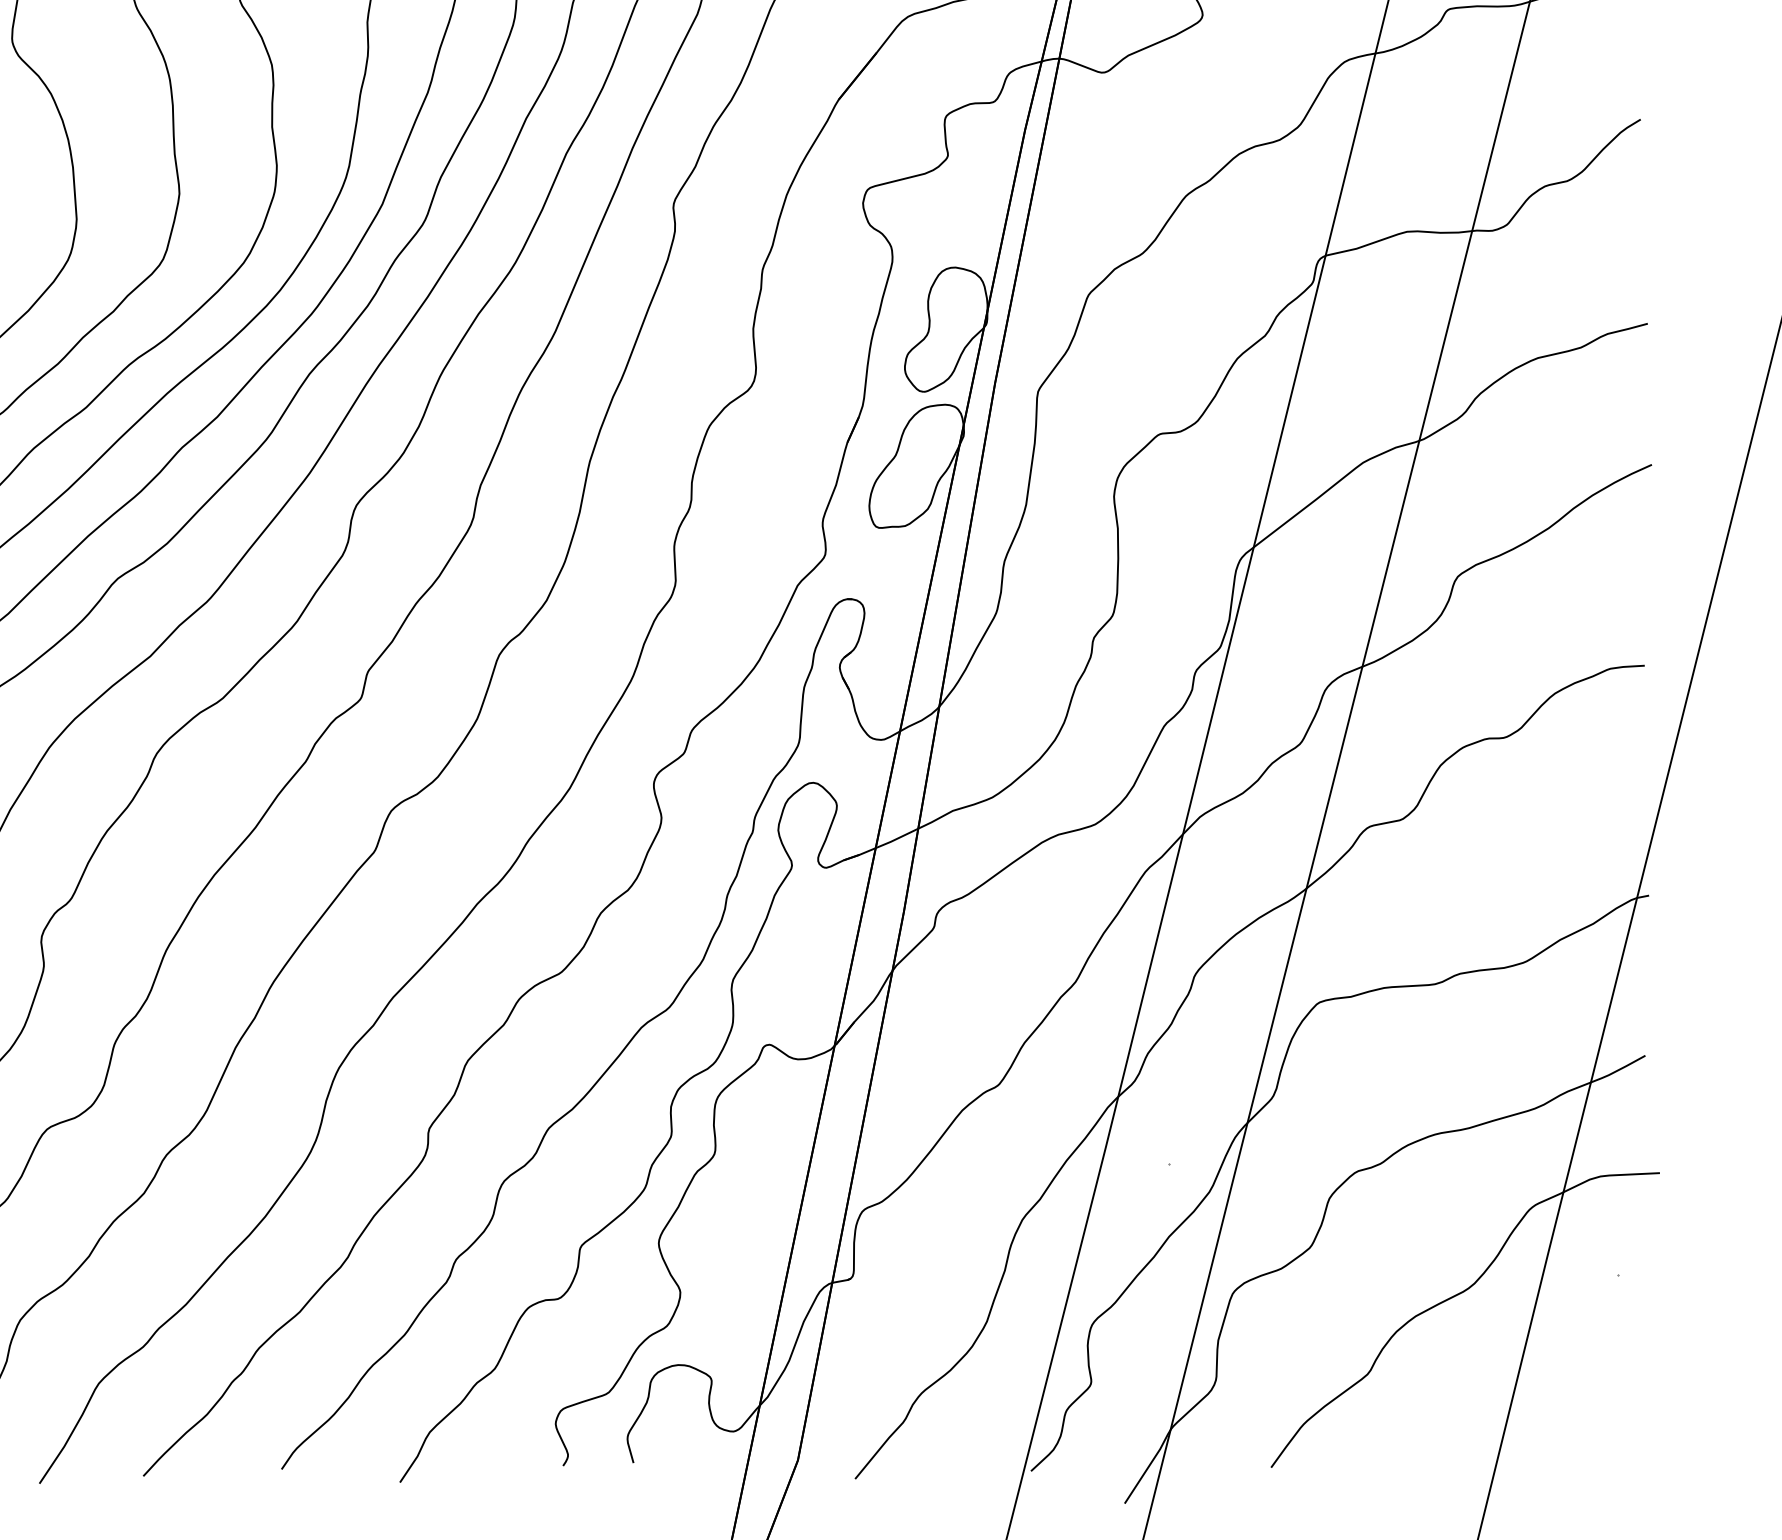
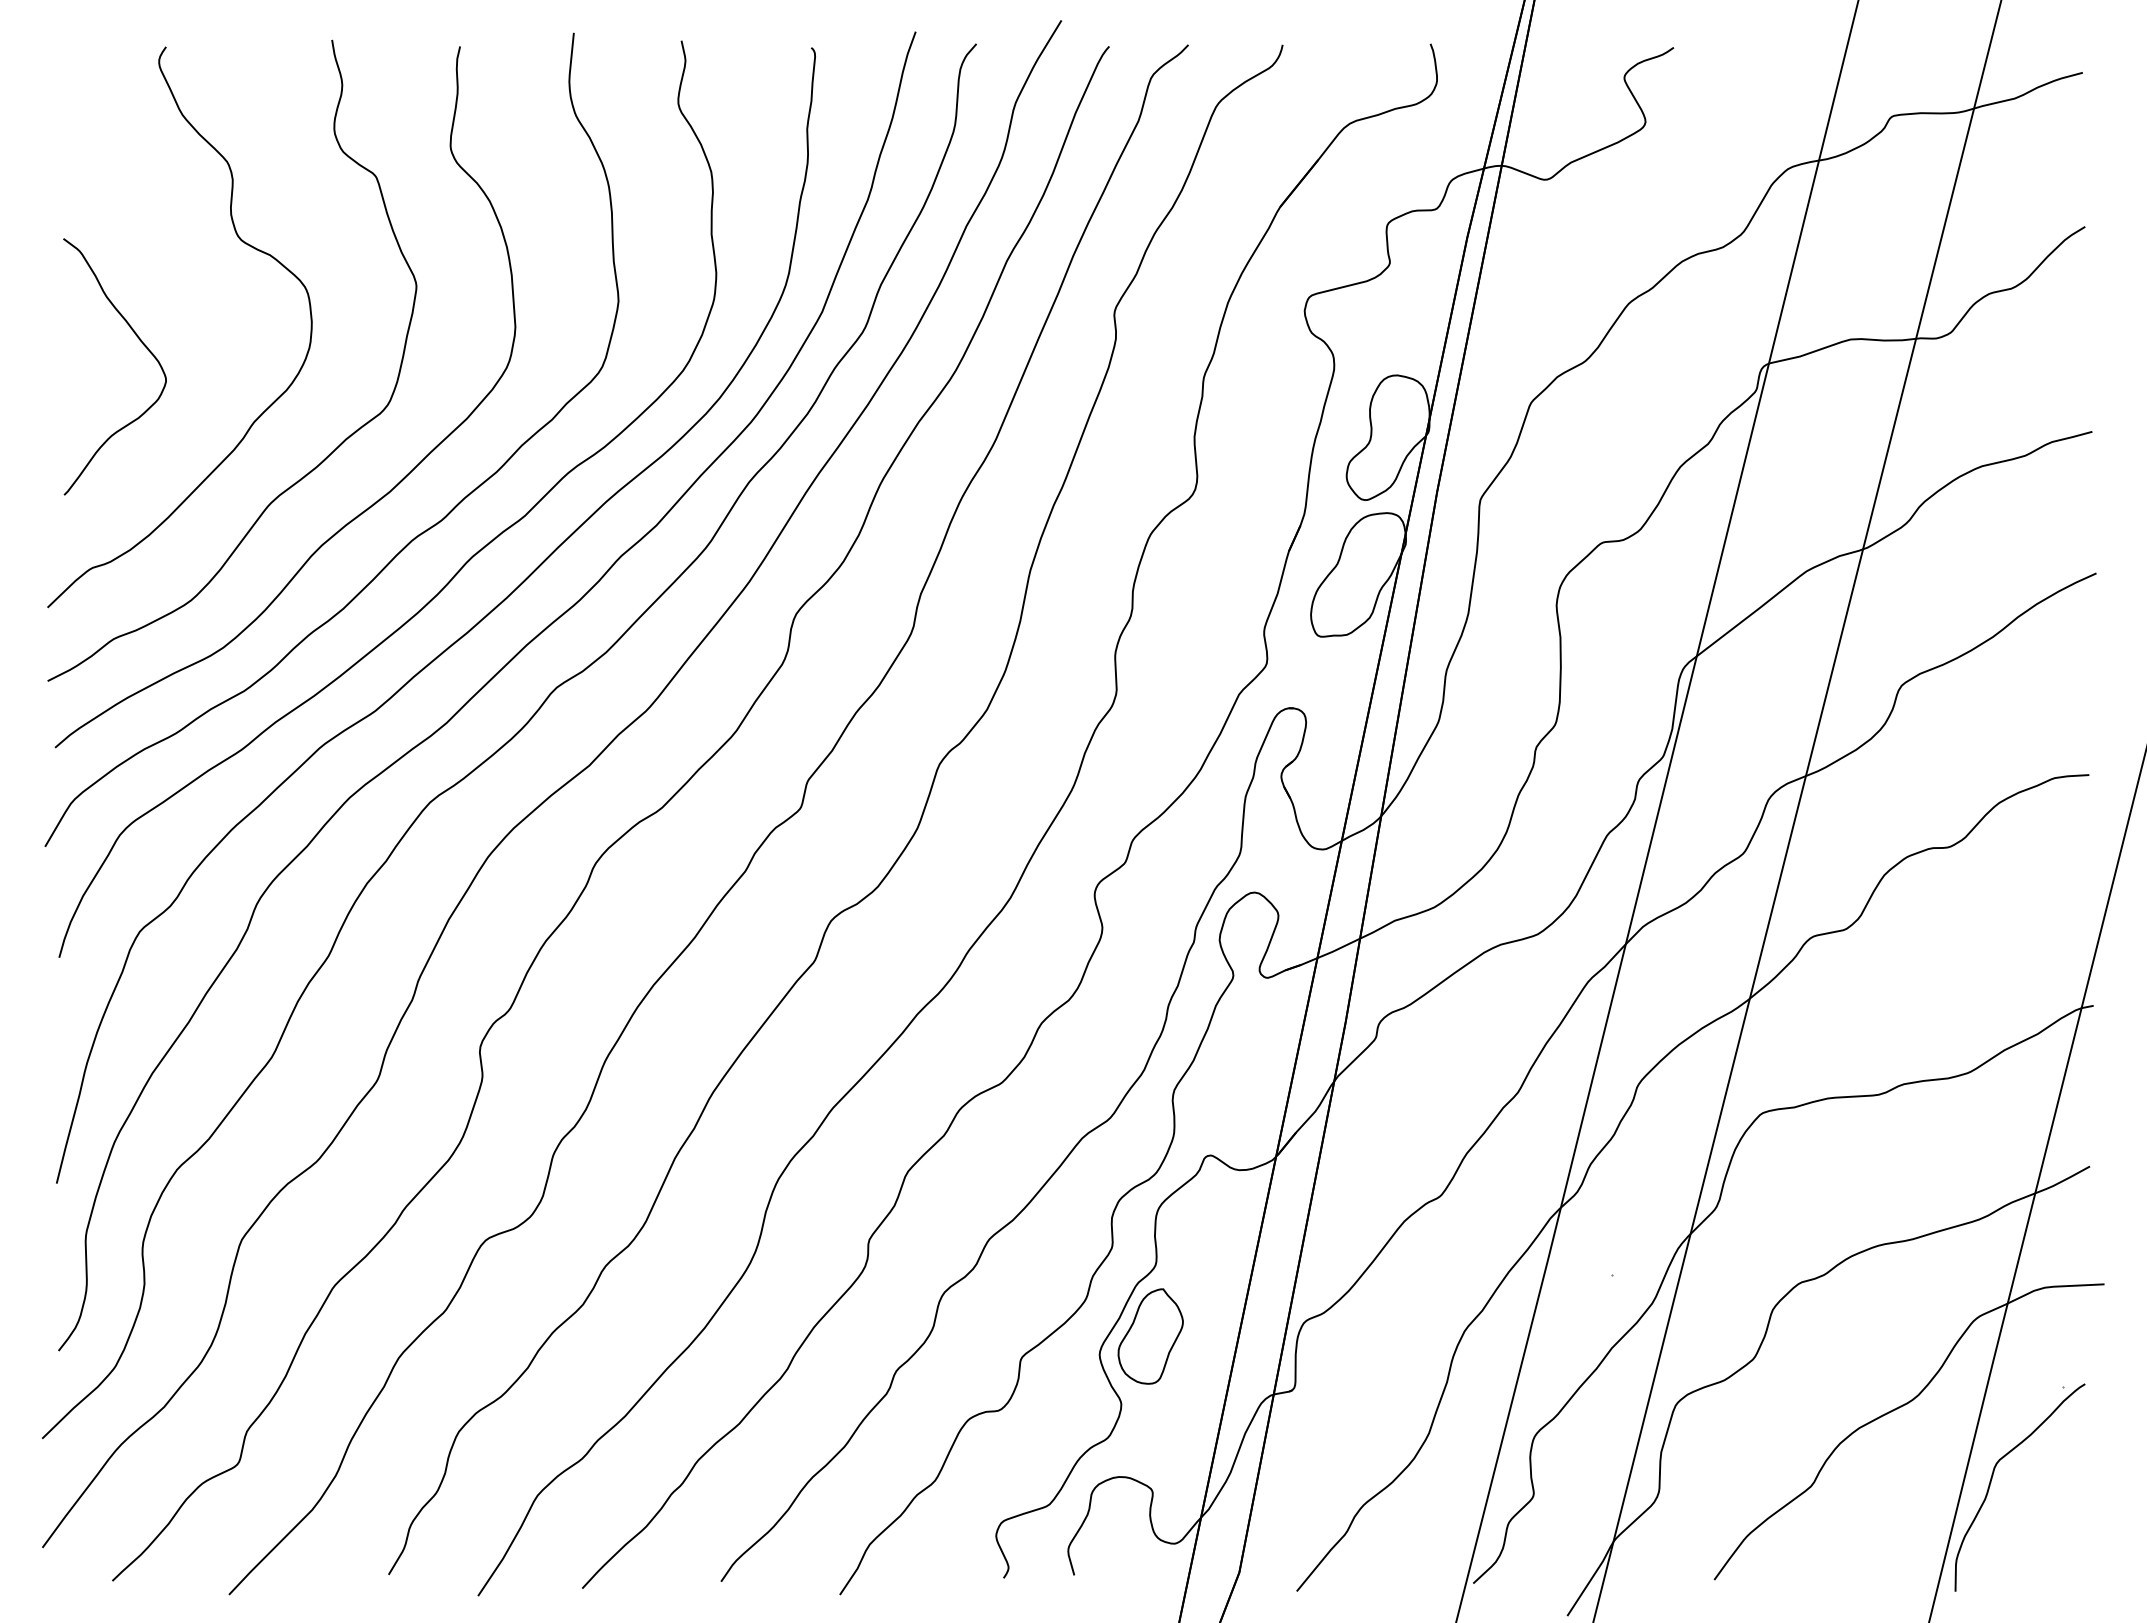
part: (709, 1225) -> (1150, 1336), added
curve: (1548, 1367) -> (1992, 1479), added

